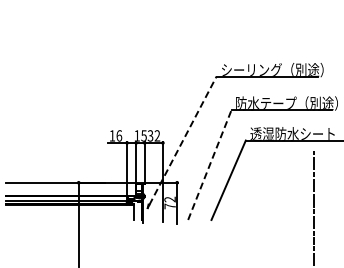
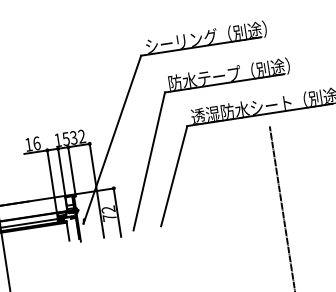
line: (183, 140) -> (113, 137), dashed -> solid
line: (210, 164) -> (149, 160), dashed -> solid

